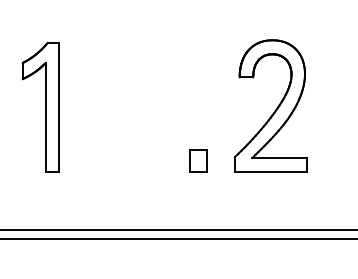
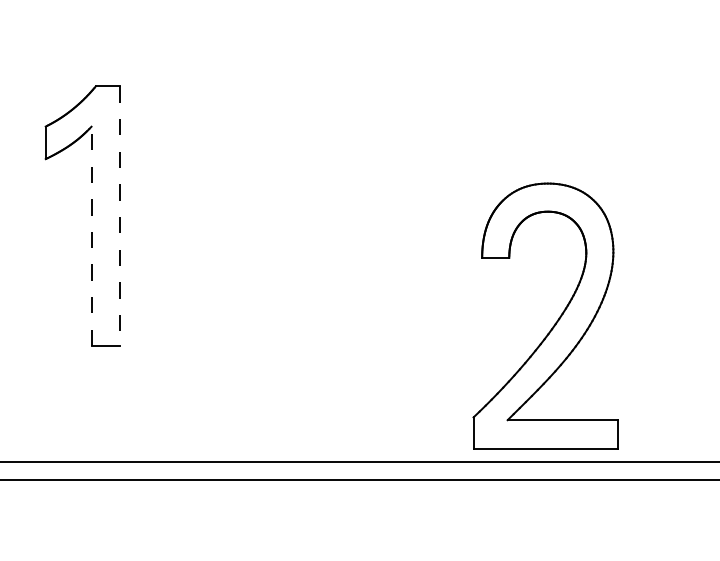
line: (59, 107) -> (119, 216), solid -> dashed
part: (276, 107) -> (556, 318), moved
line: (45, 117) -> (91, 236), solid -> dashed
part: (198, 160) -> (399, 322), removed

